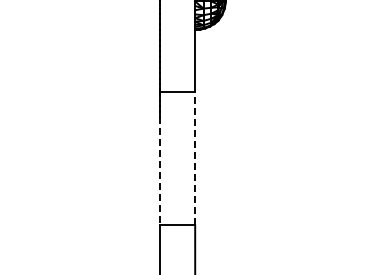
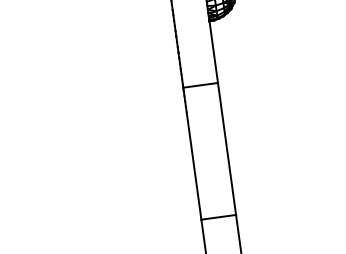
line: (195, 158) -> (227, 148), dashed -> solid
line: (160, 171) -> (194, 166), dashed -> solid

